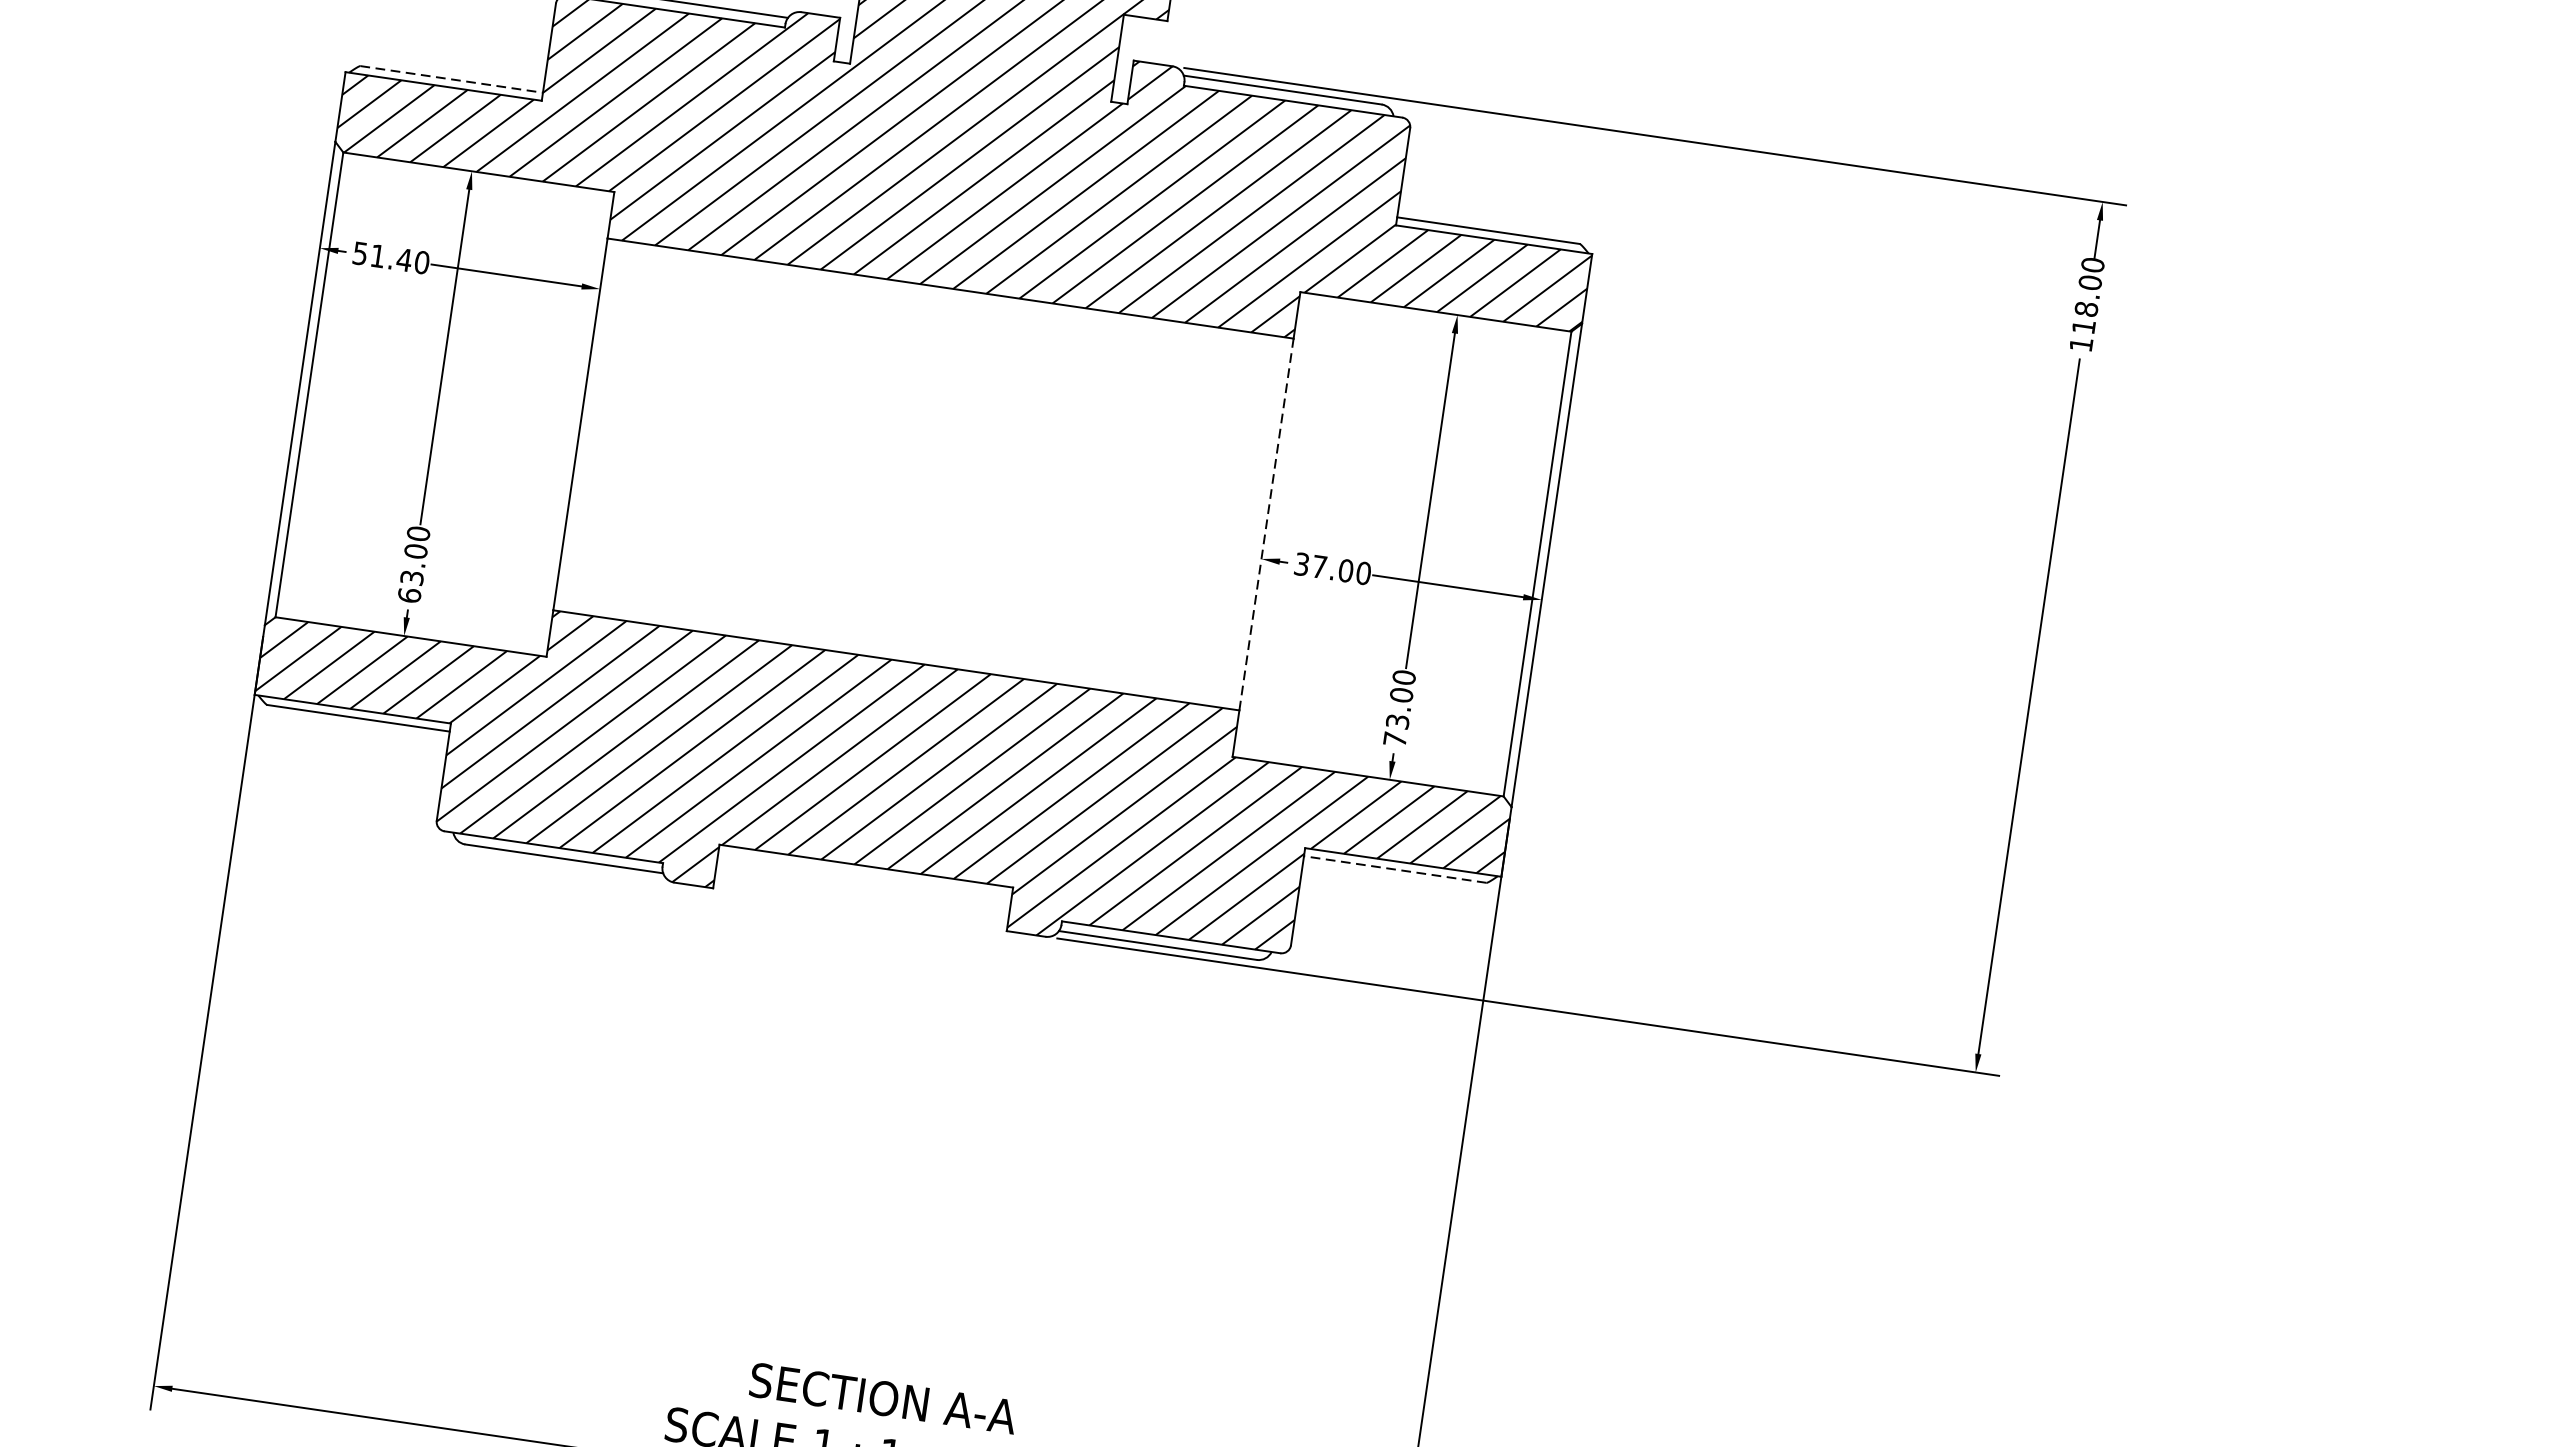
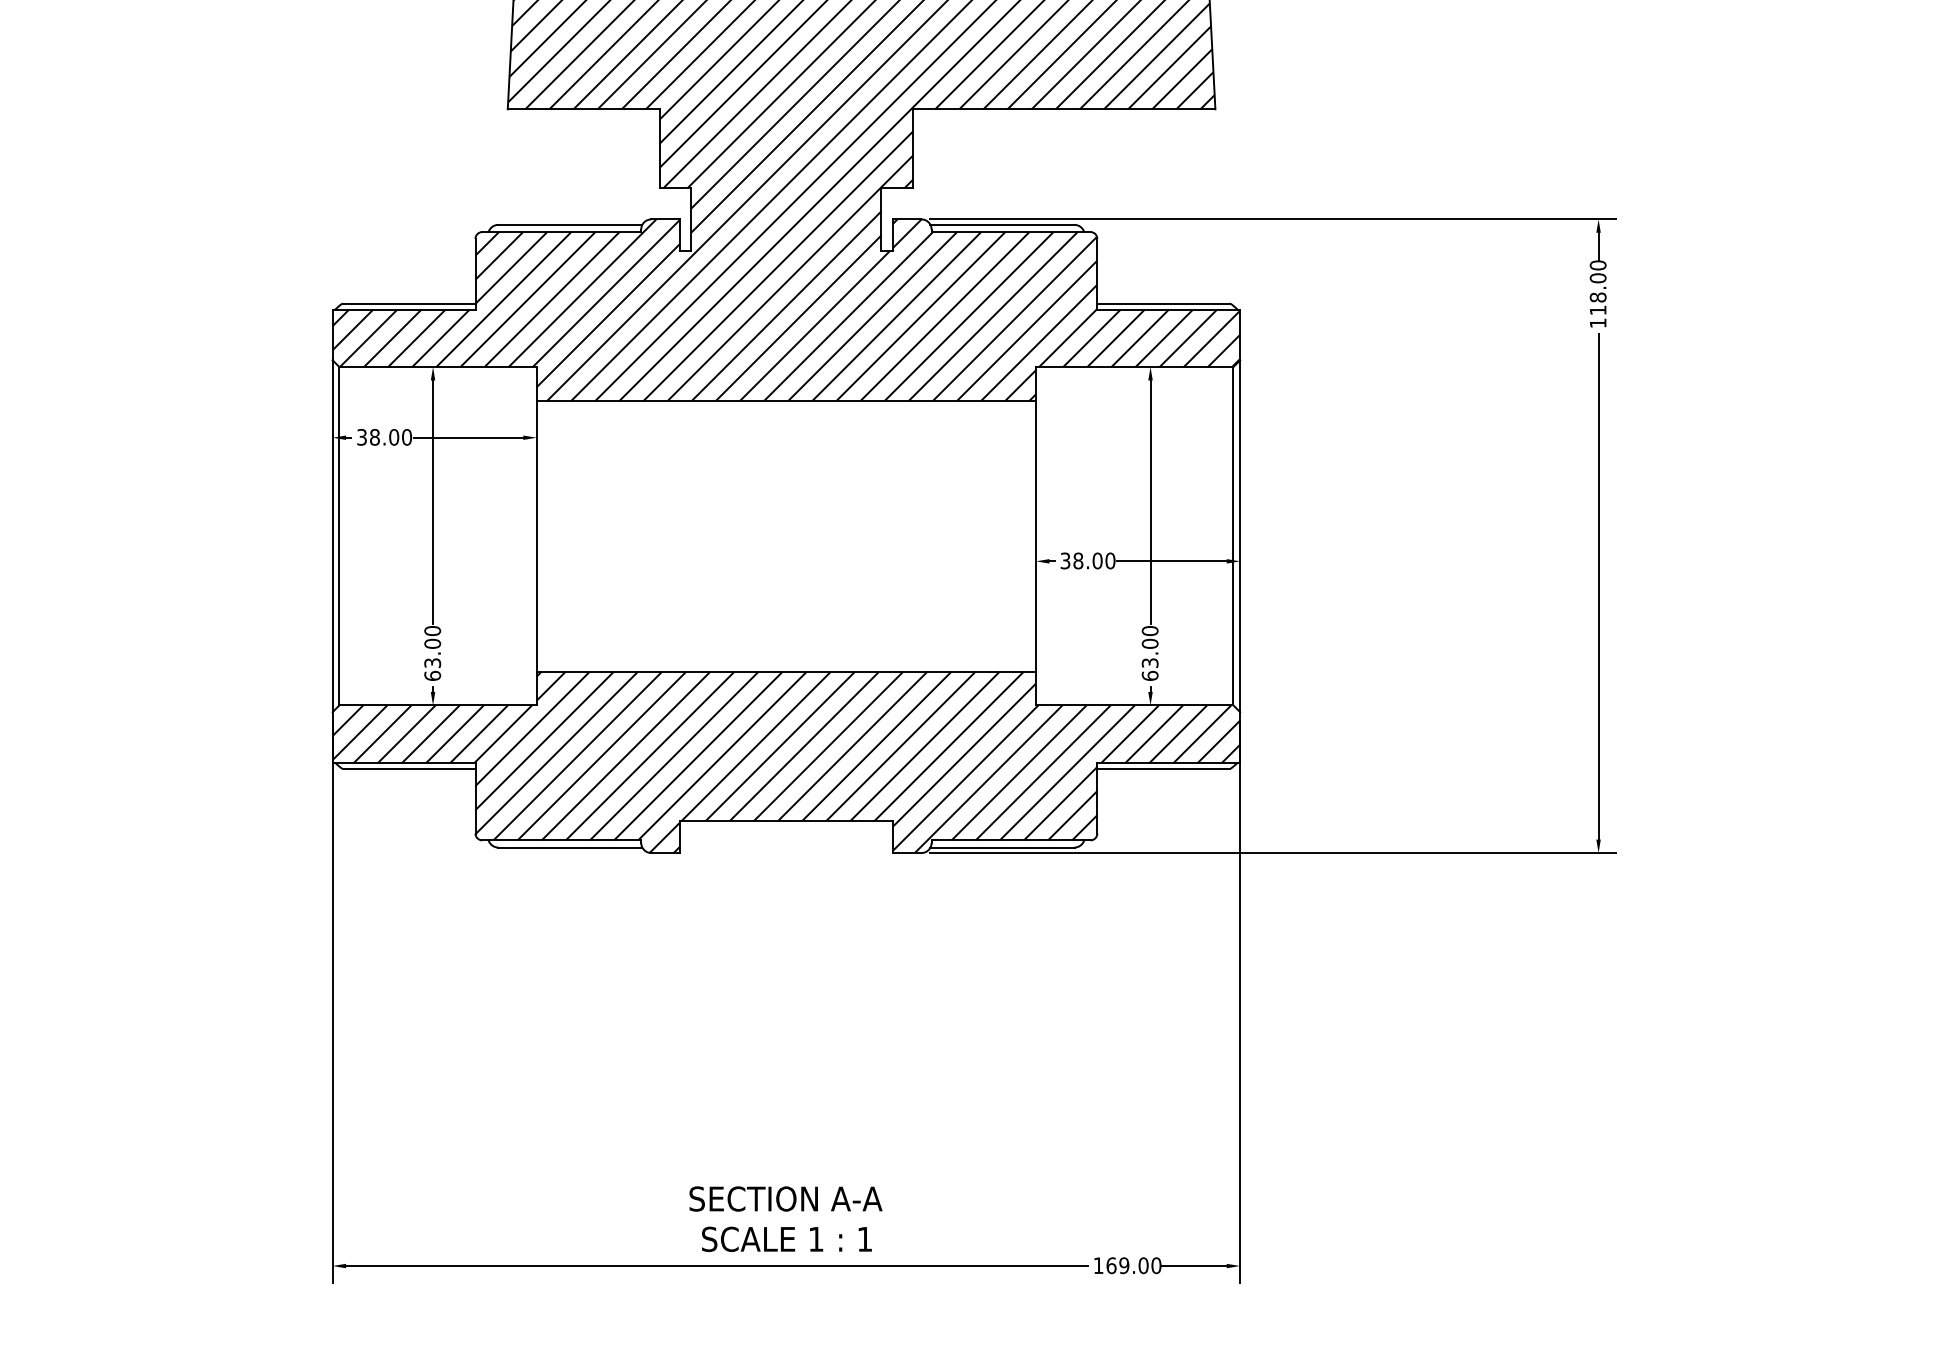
line: (452, 79) -> (409, 303), dashed -> solid
text: (382, 257) -> (378, 437), 51.40 -> 38.00
line: (1267, 523) -> (1036, 535), dashed -> solid
text: (1319, 566) -> (1078, 560), 37.00 -> 38.00
text: (1394, 738) -> (1149, 675), 73.00 -> 63.00
line: (1394, 869) -> (1163, 768), dashed -> solid
text: (882, 1397) -> (785, 1198), moved

